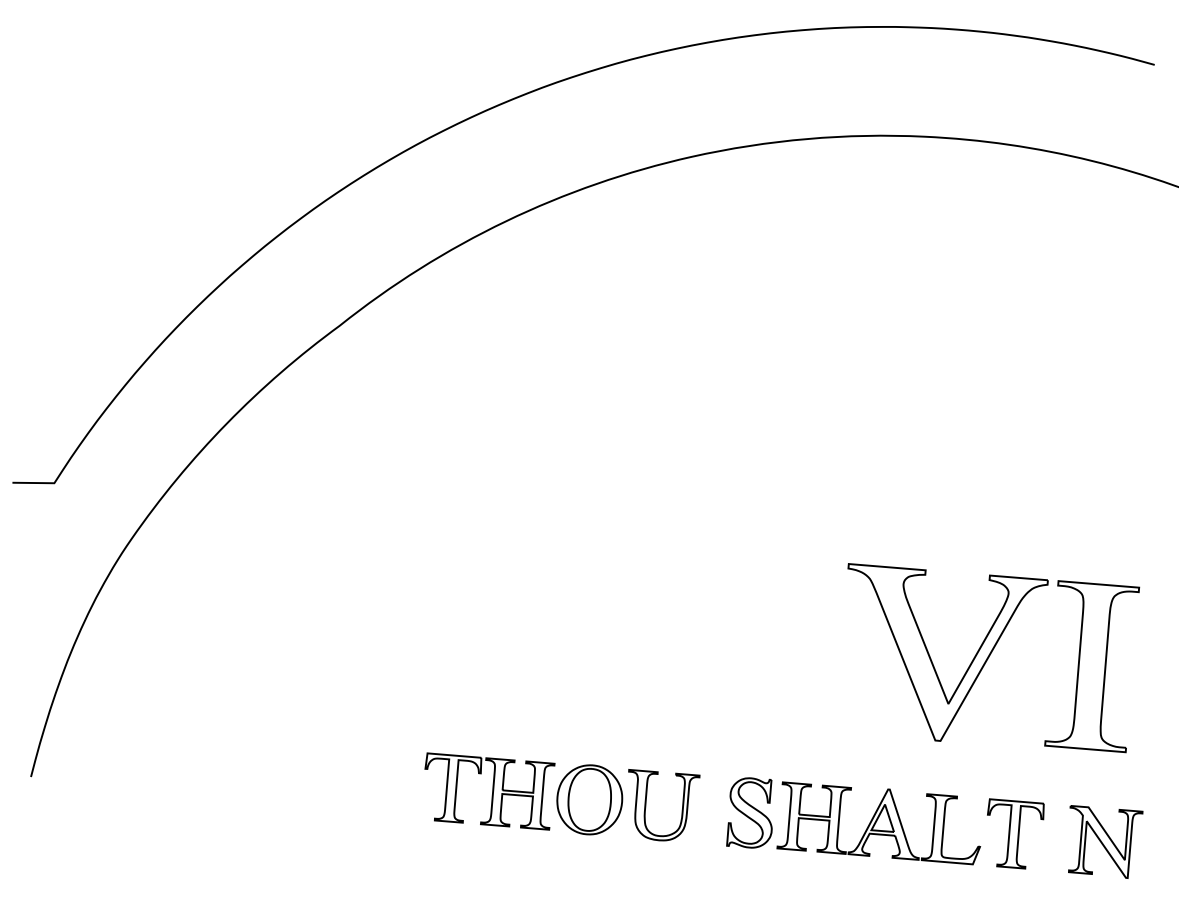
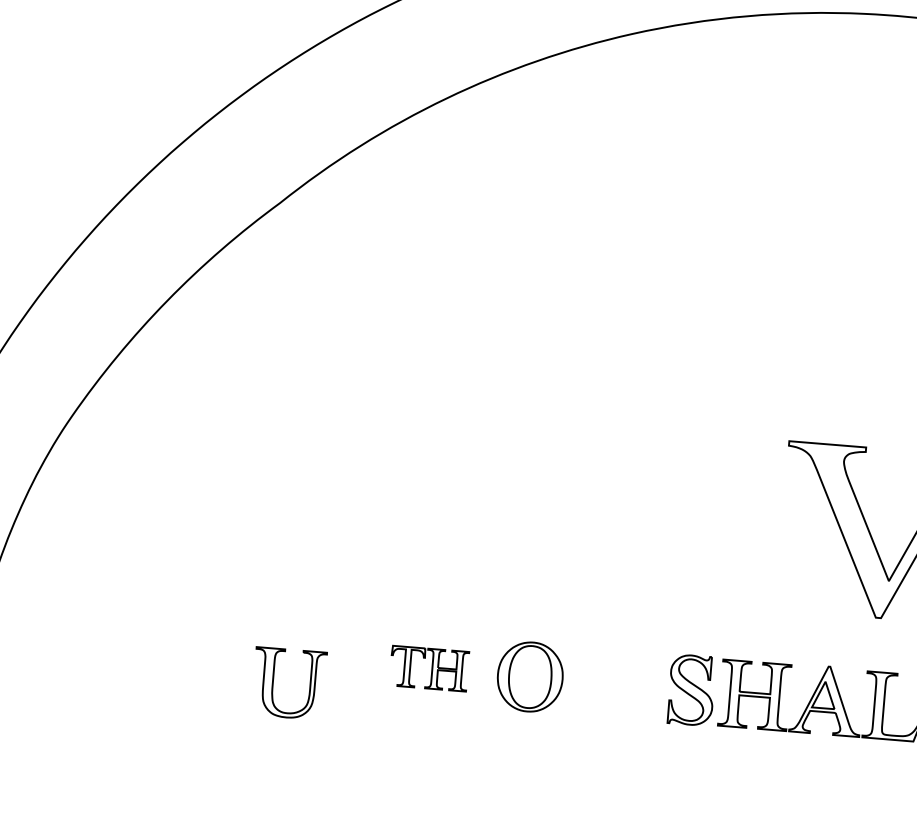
part: (489, 791) -> (430, 668), size x0.6
part: (681, 810) -> (309, 687), moved

